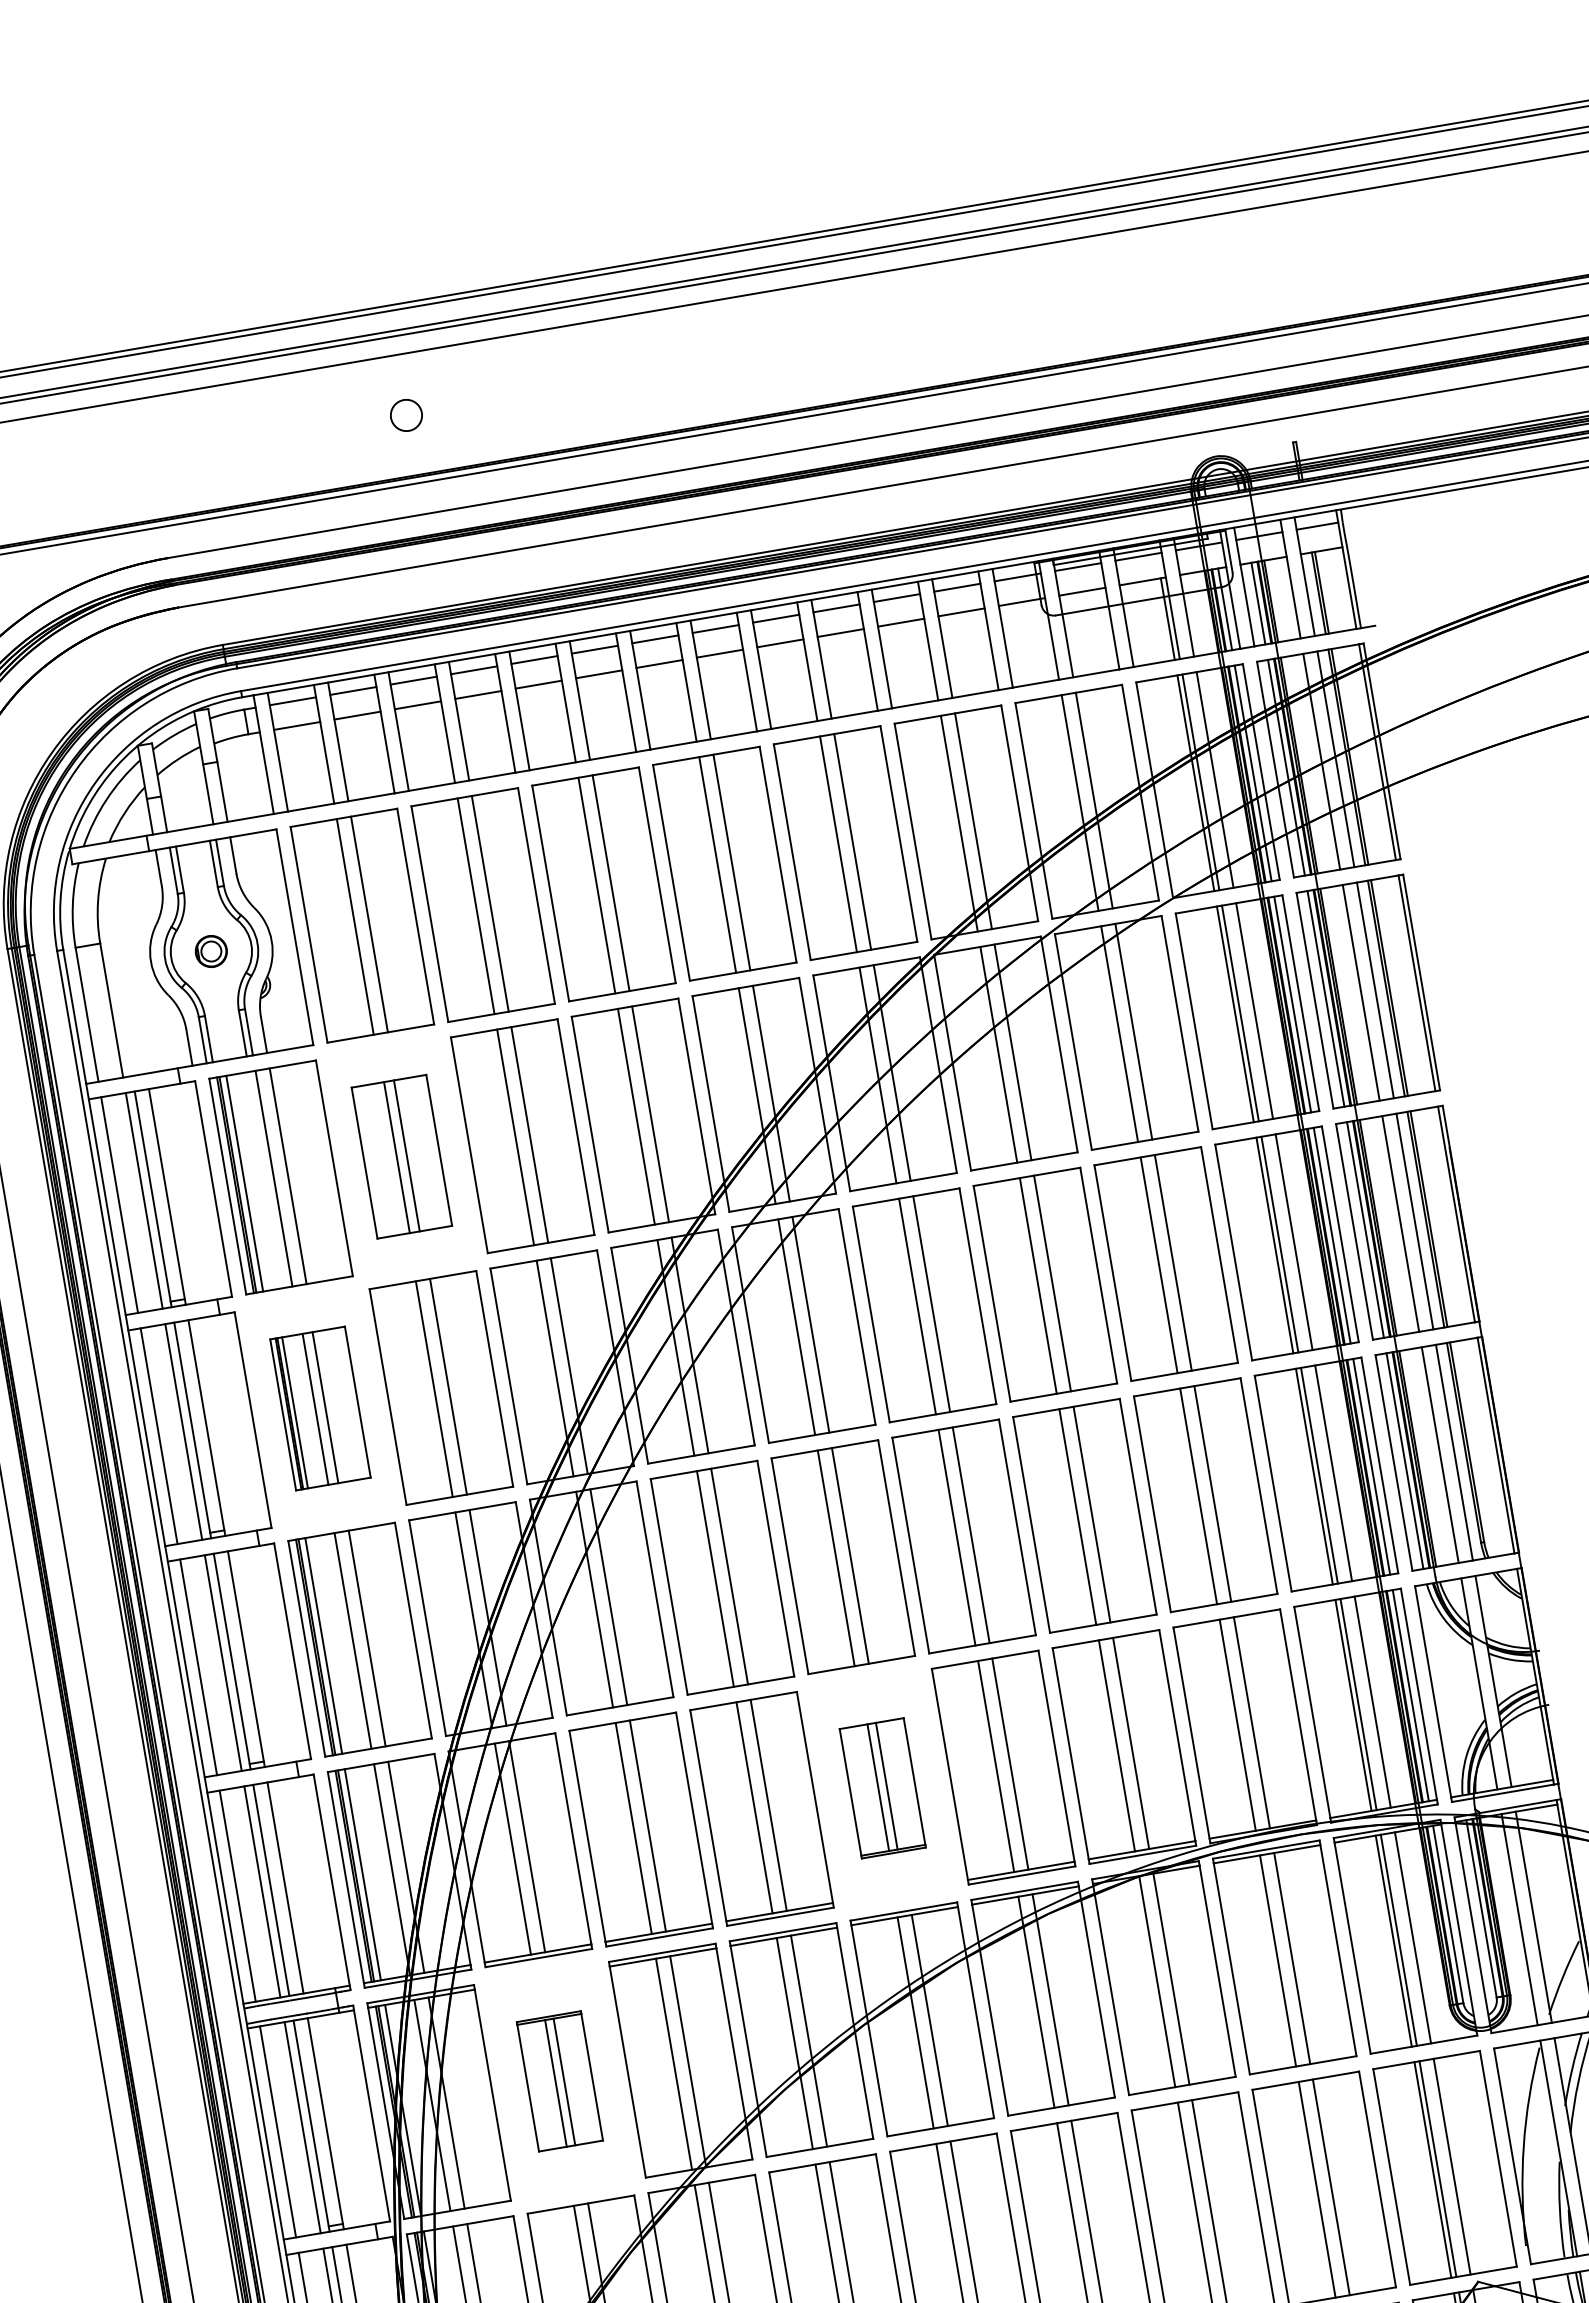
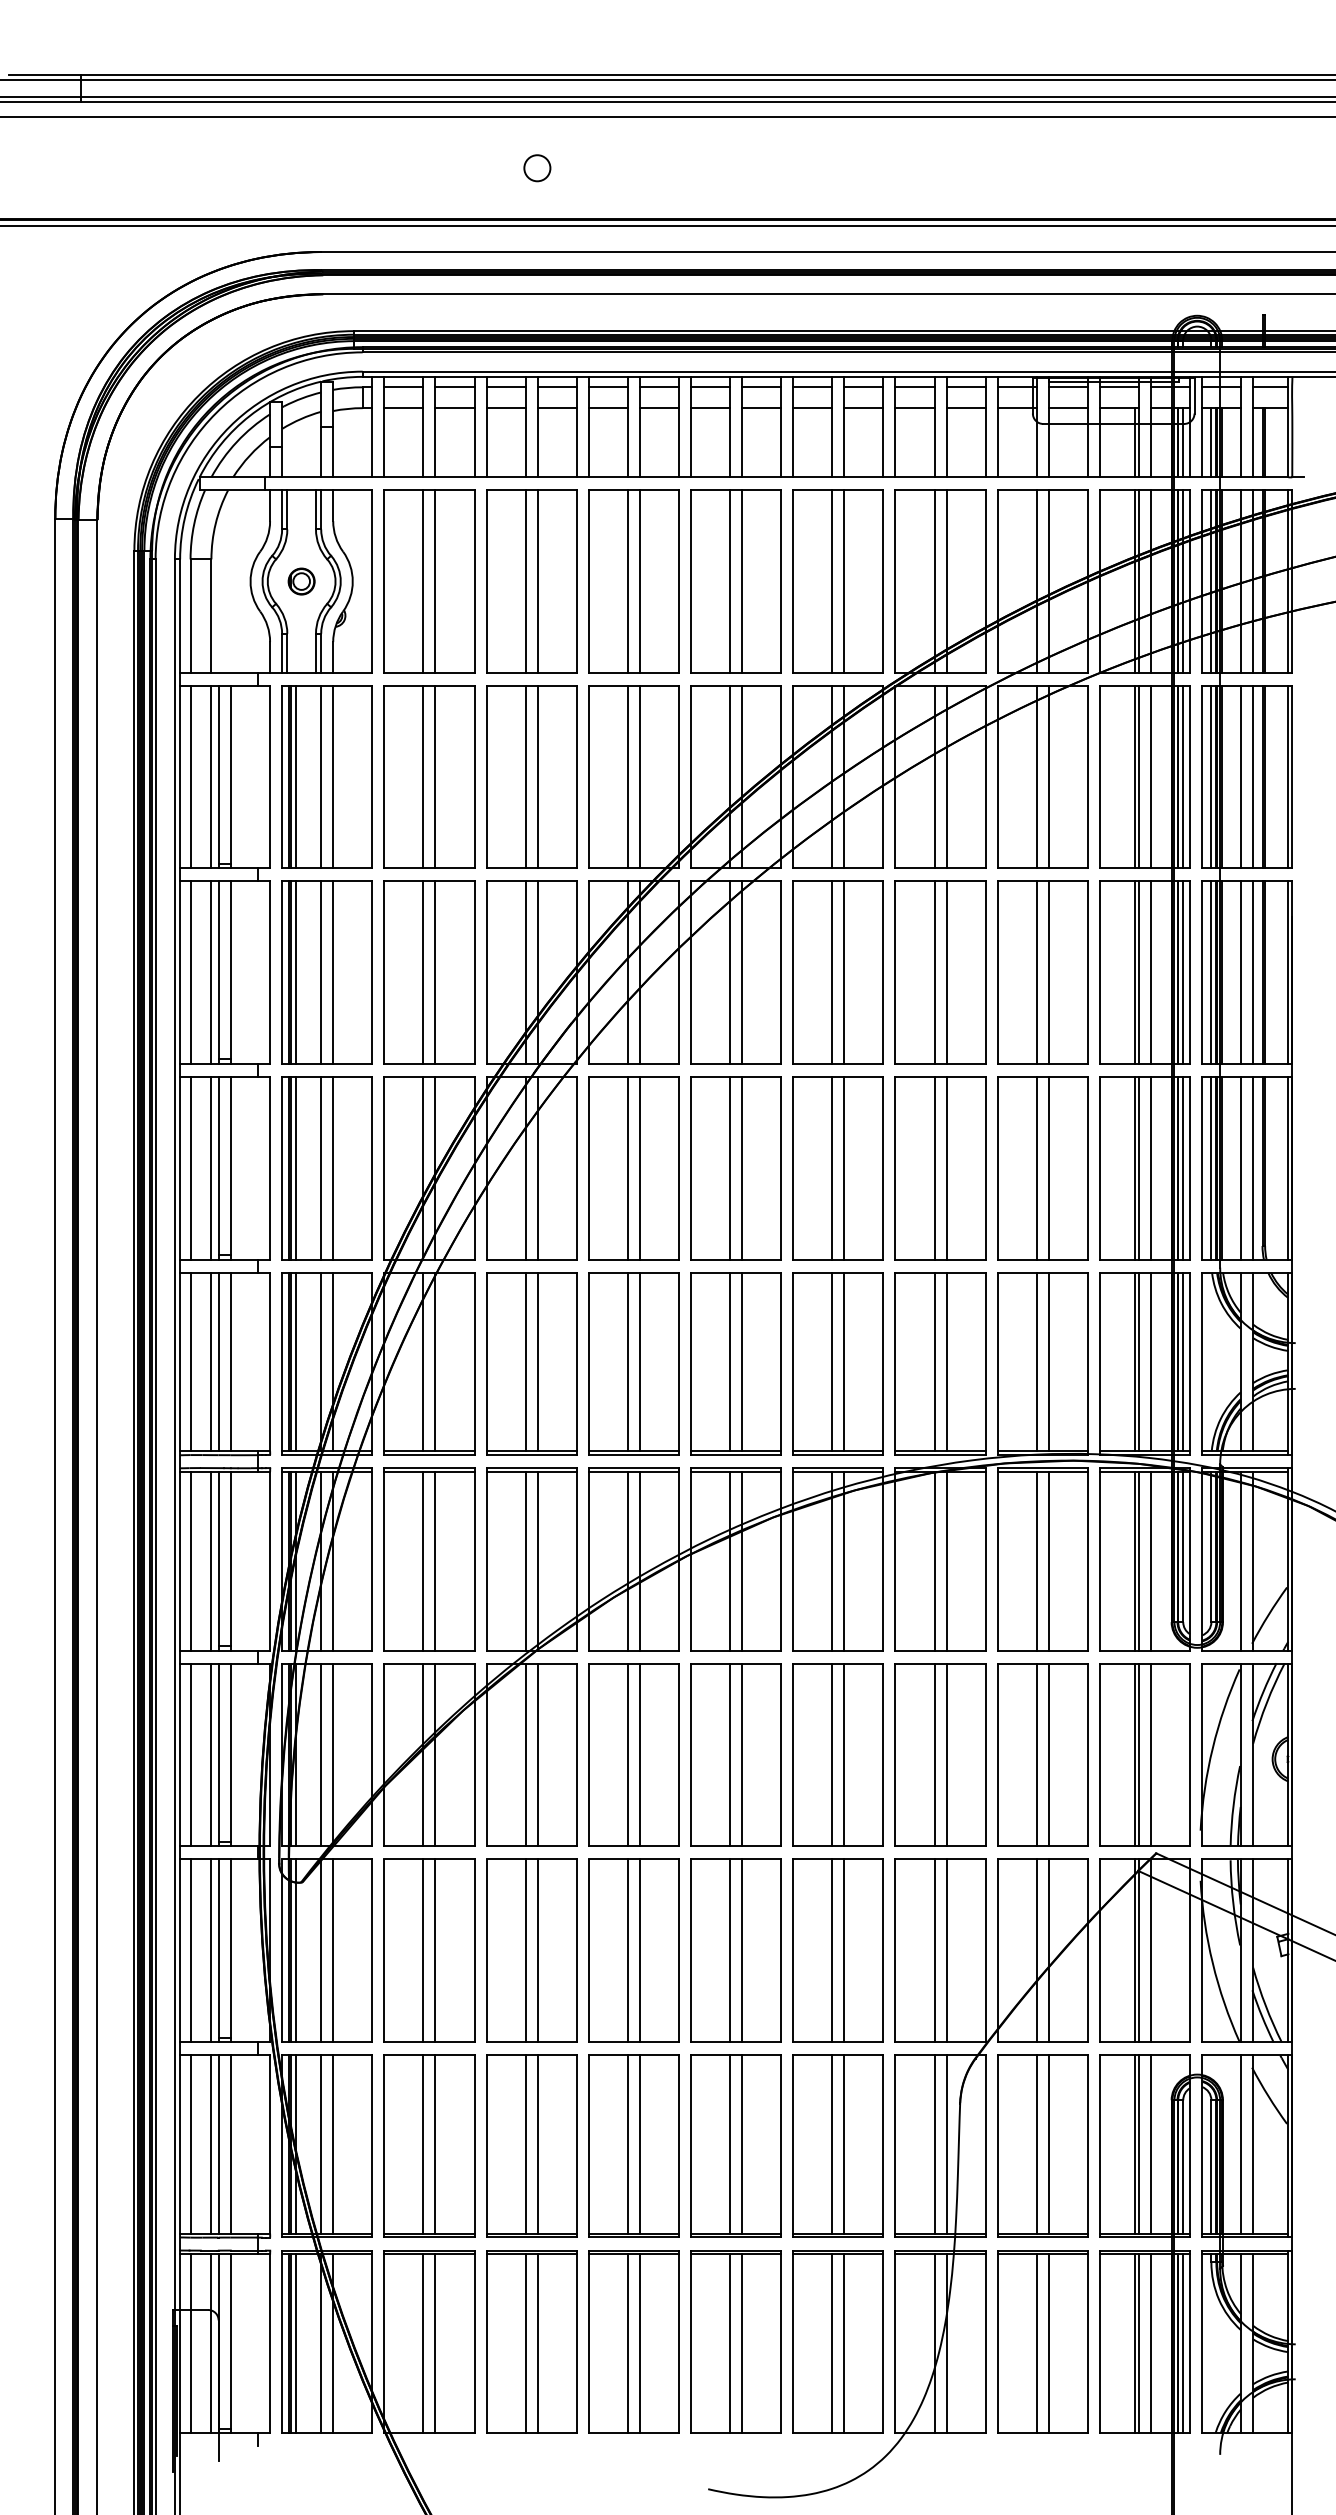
part: (401, 1156) -> (429, 776), size x1.43
part: (319, 1408) -> (326, 972), size x1.43
part: (882, 1787) -> (735, 1363), size x1.67
part: (559, 2081) -> (429, 1559), size x1.67

